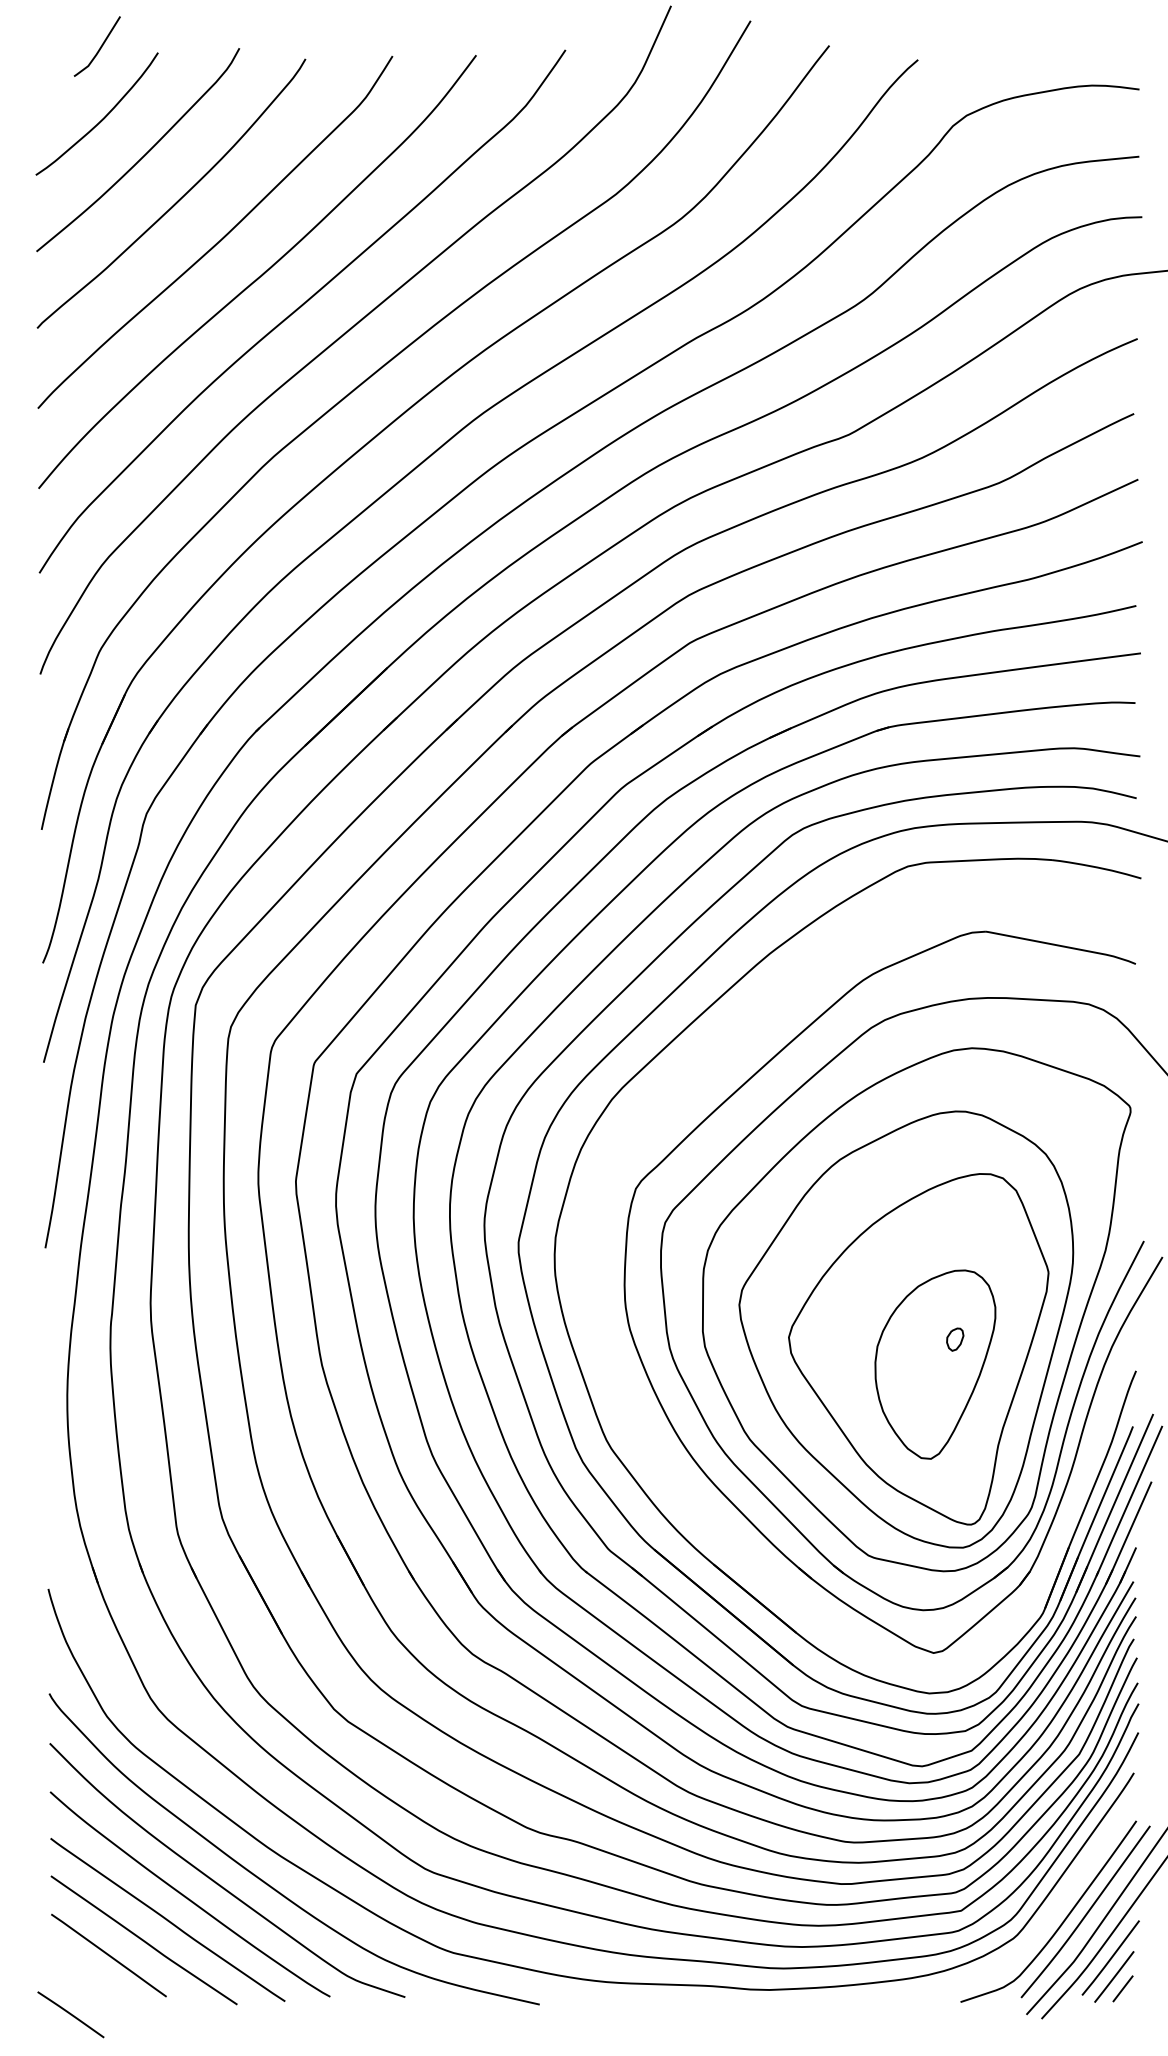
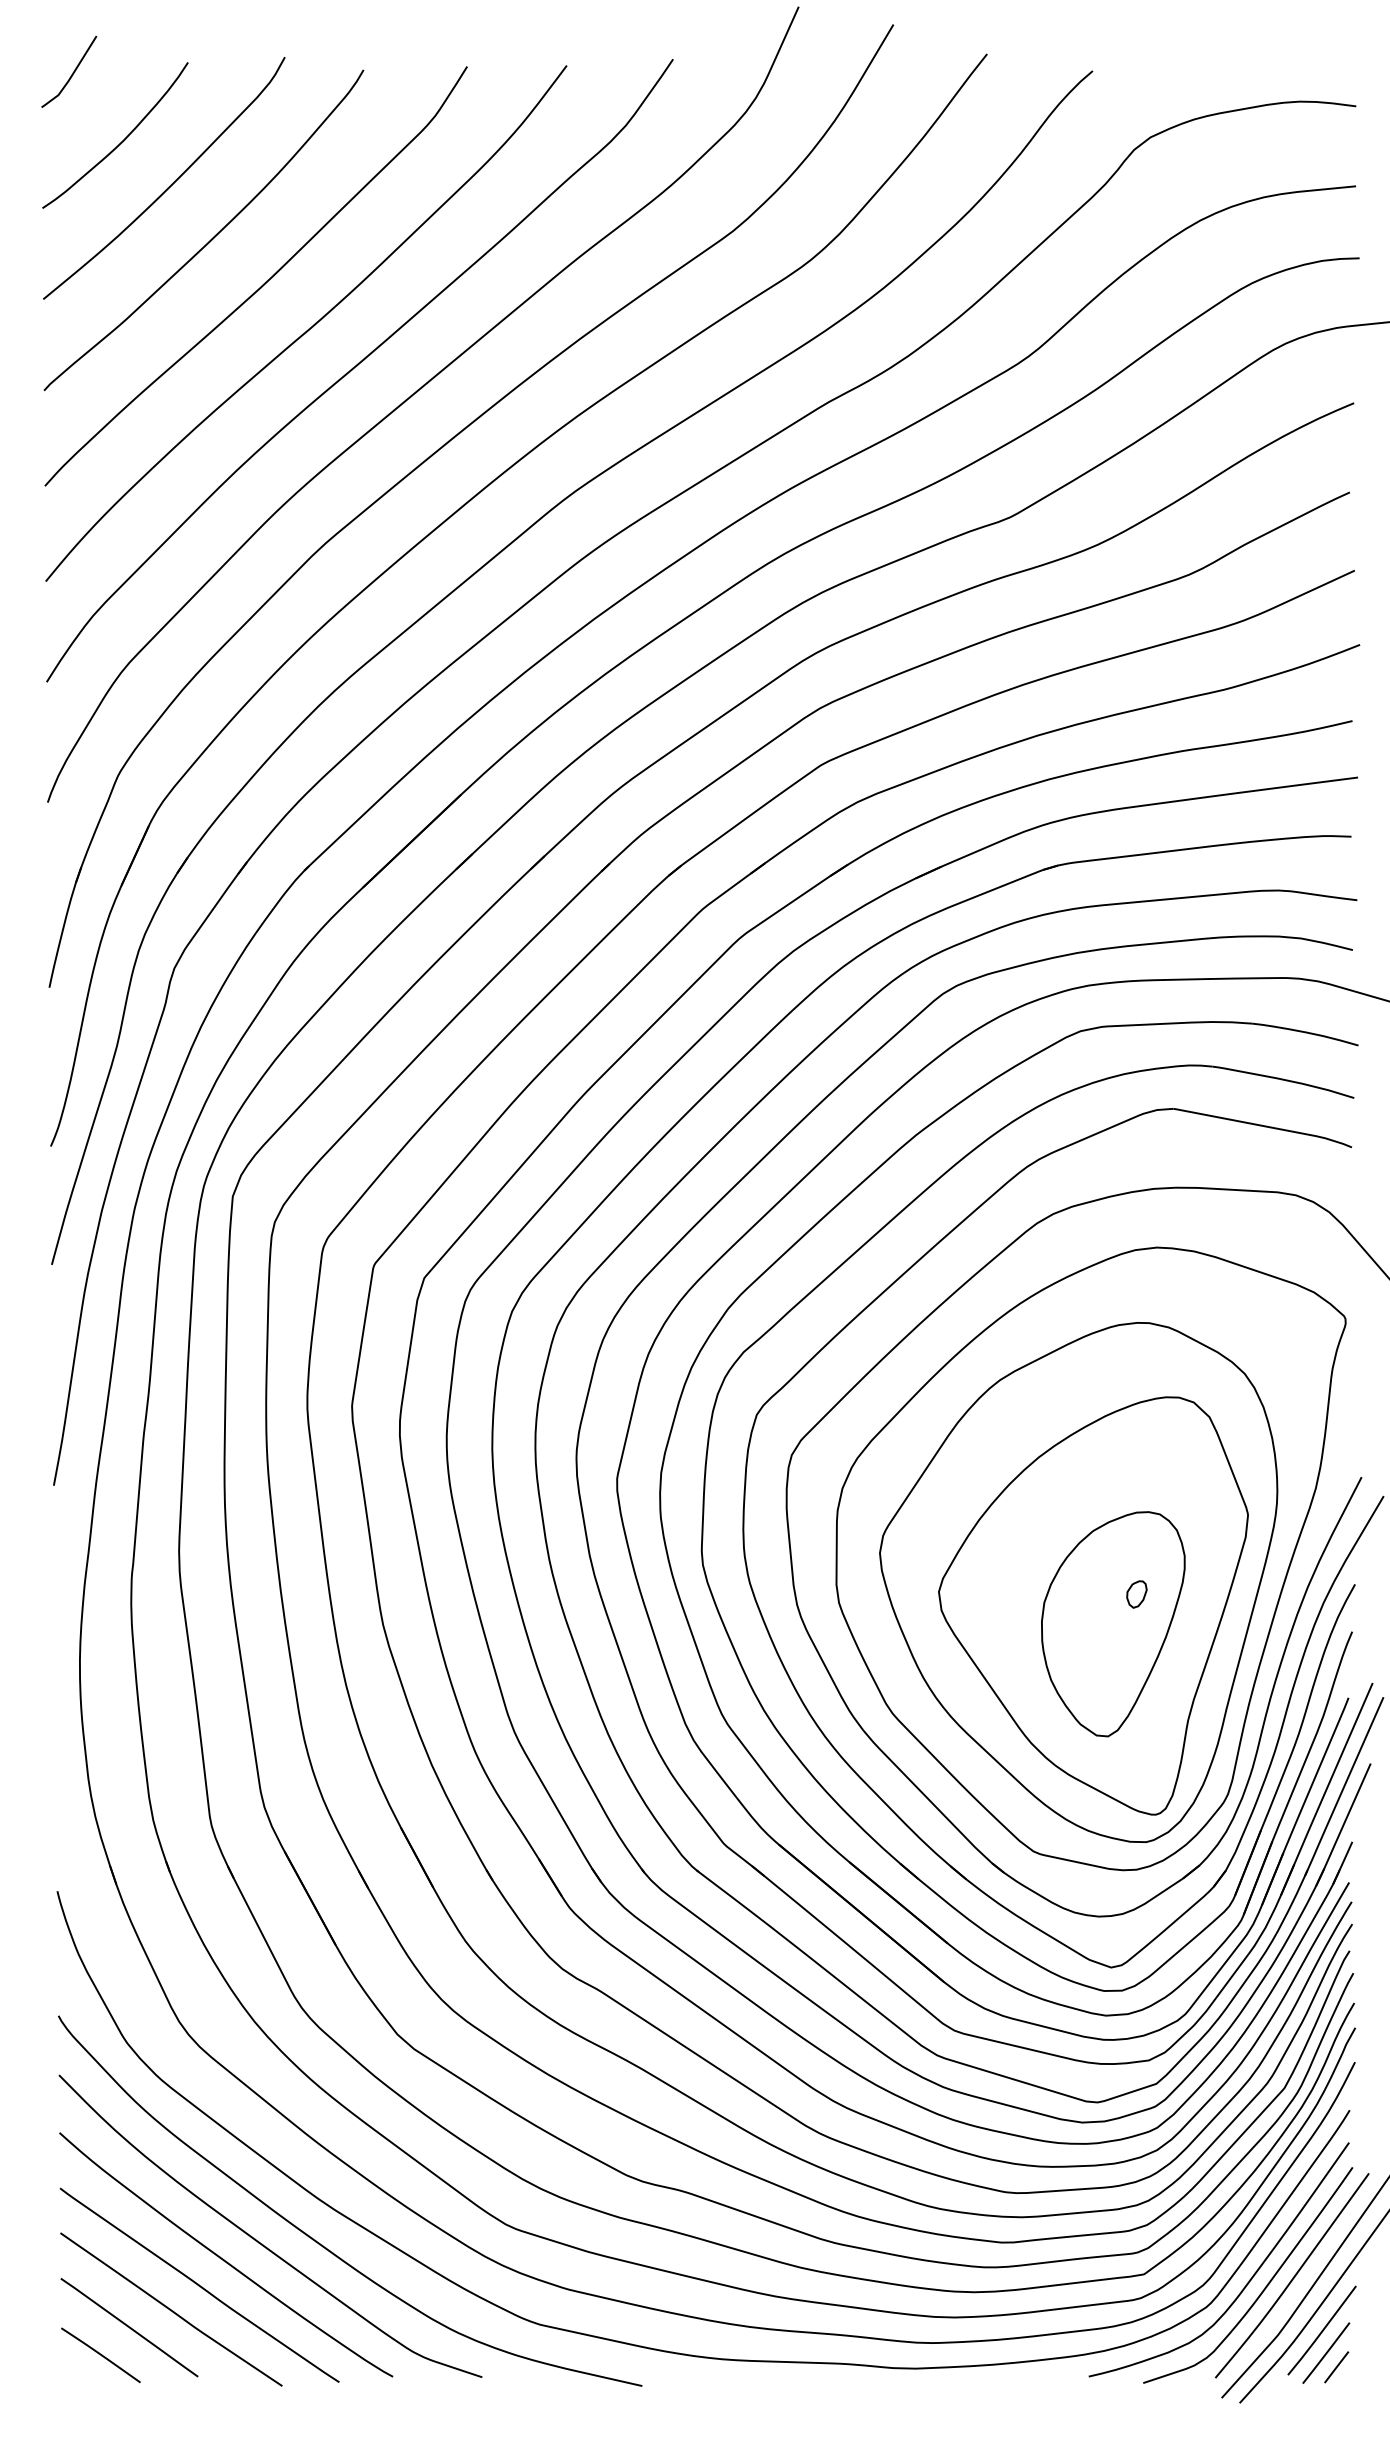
curve: (99, 47) -> (71, 72), moved
part: (619, 1388) -> (737, 1652), added
curve: (1048, 1916) -> (1247, 2281), added
line: (70, 2014) -> (100, 2354), moved

